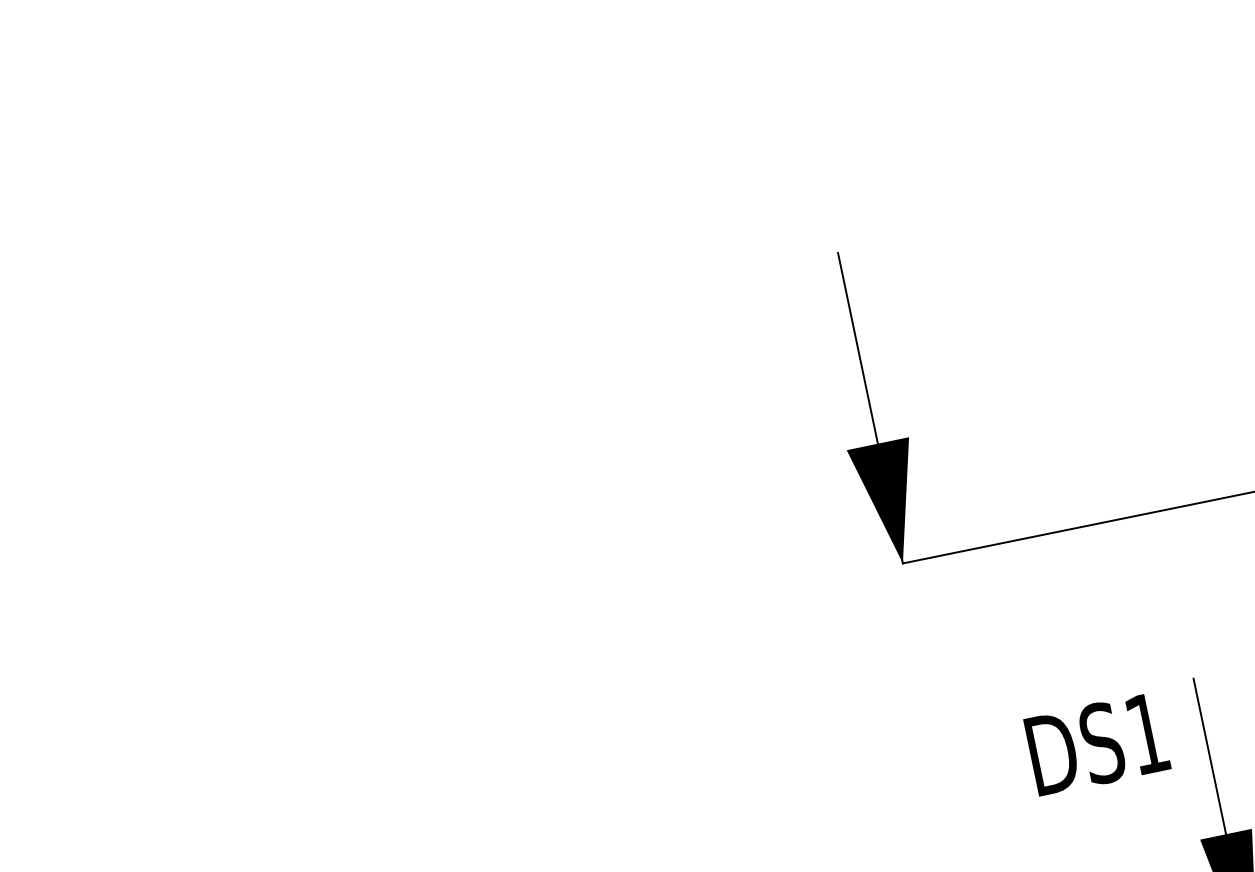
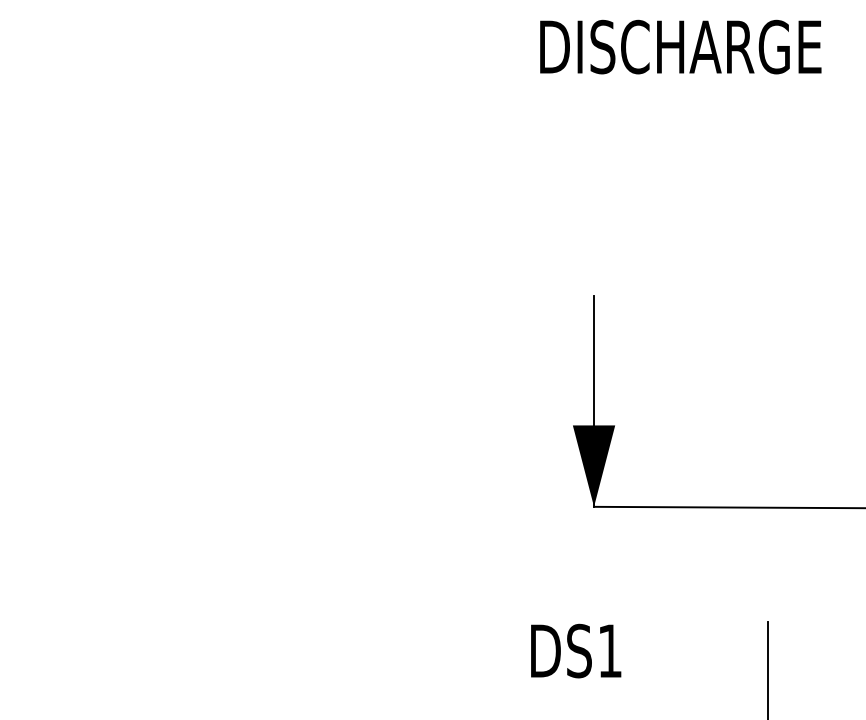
text: (1097, 743) -> (576, 650), moved

